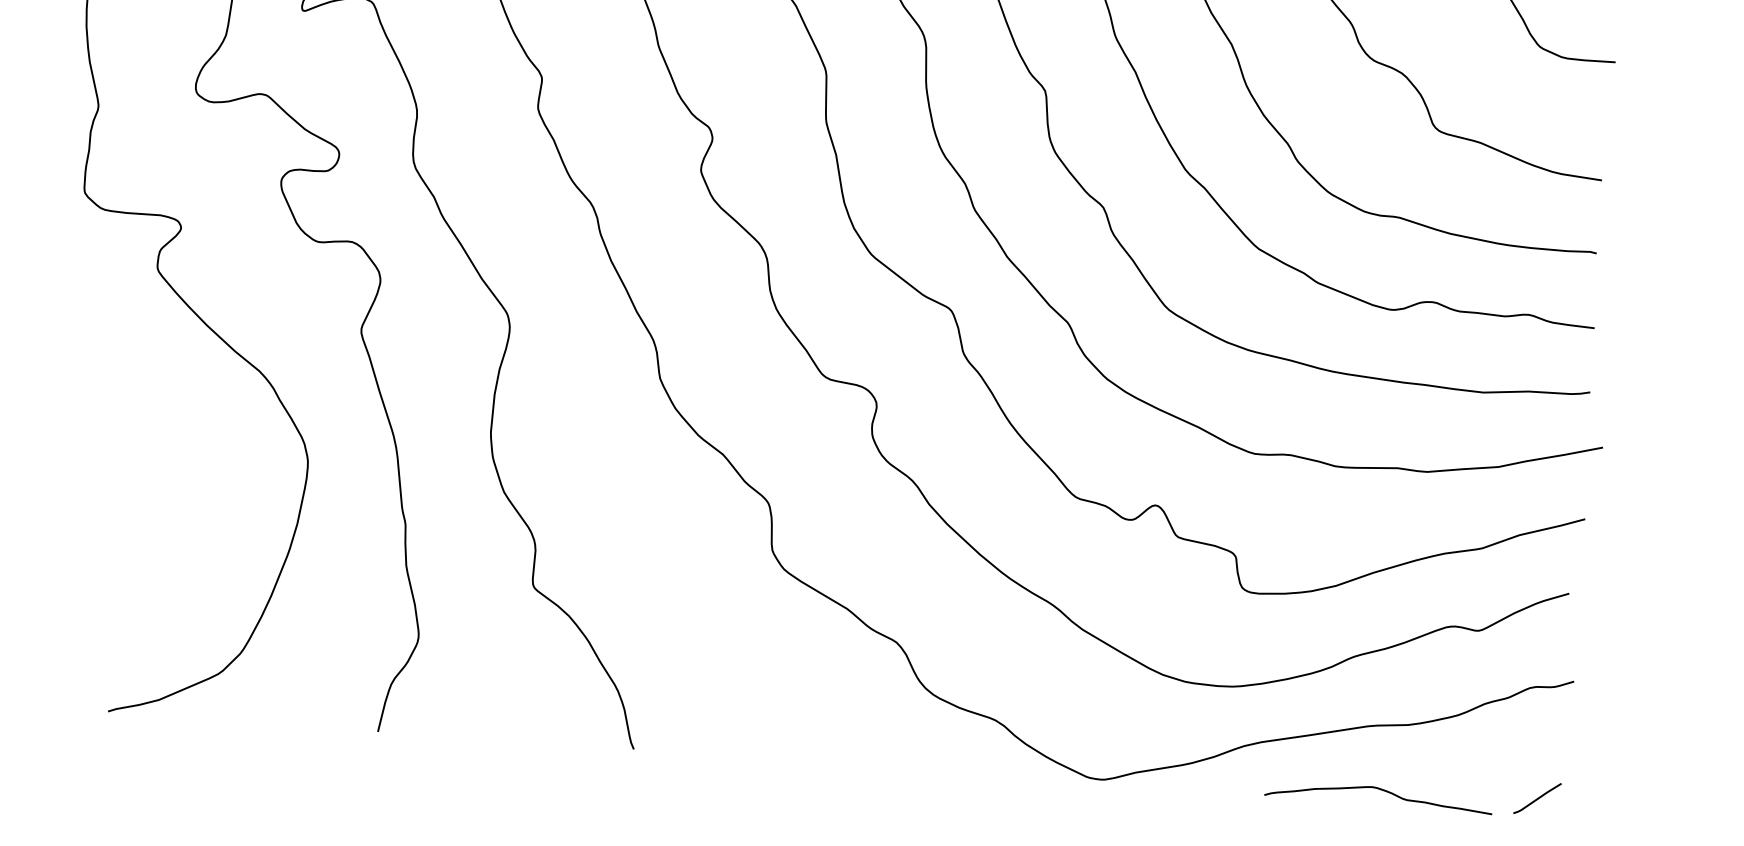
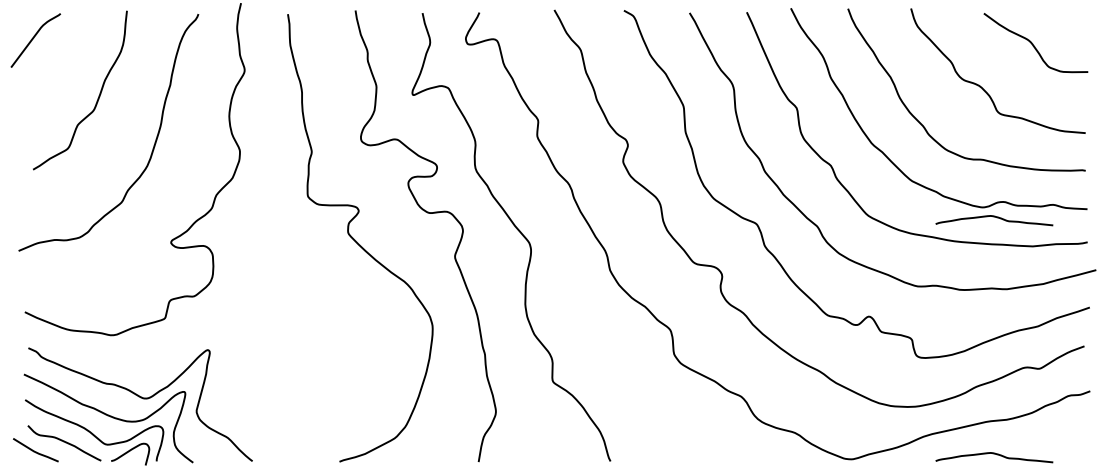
curve: (1413, 331) -> (994, 217), added
line: (1536, 798) -> (1075, 452), removed

